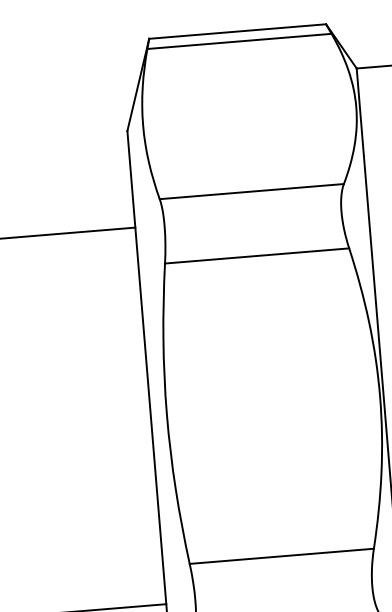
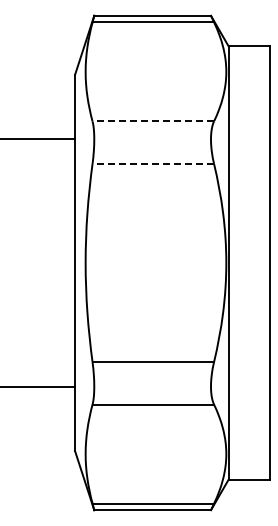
line: (252, 191) -> (153, 121), solid -> dashed
line: (257, 255) -> (153, 163), solid -> dashed

